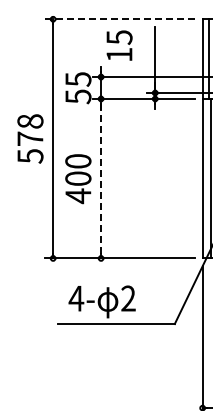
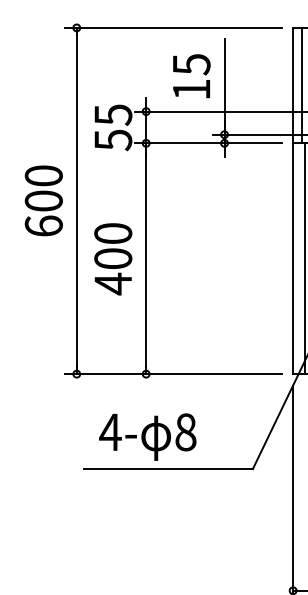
line: (119, 19) -> (172, 28), dashed -> solid
text: (119, 45) -> (191, 76), moved
text: (30, 138) -> (44, 200), 578 -> 600
line: (101, 178) -> (146, 258), dashed -> solid
text: (128, 298) -> (185, 432), 2 -> 8

